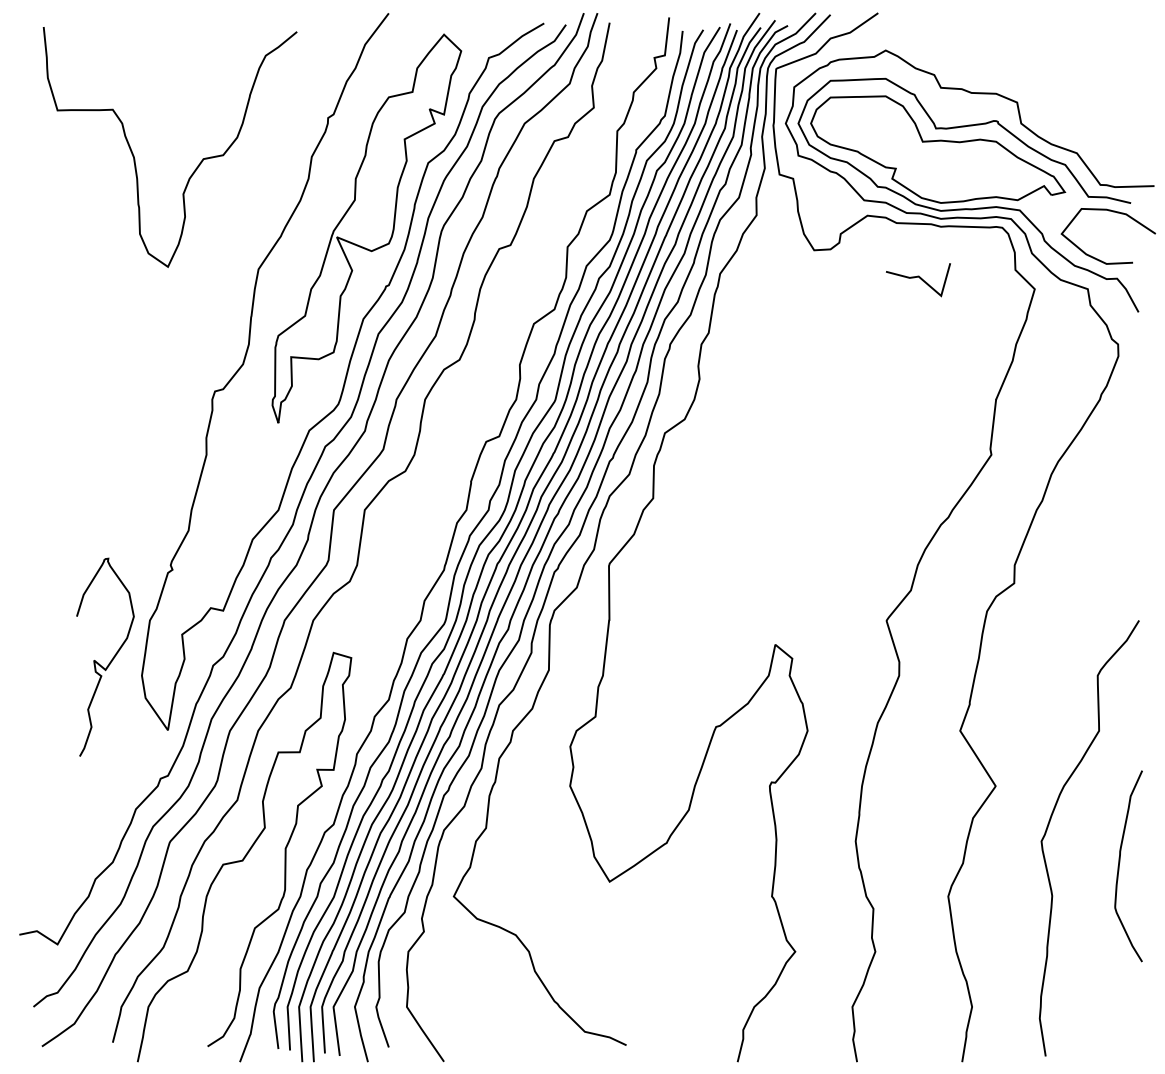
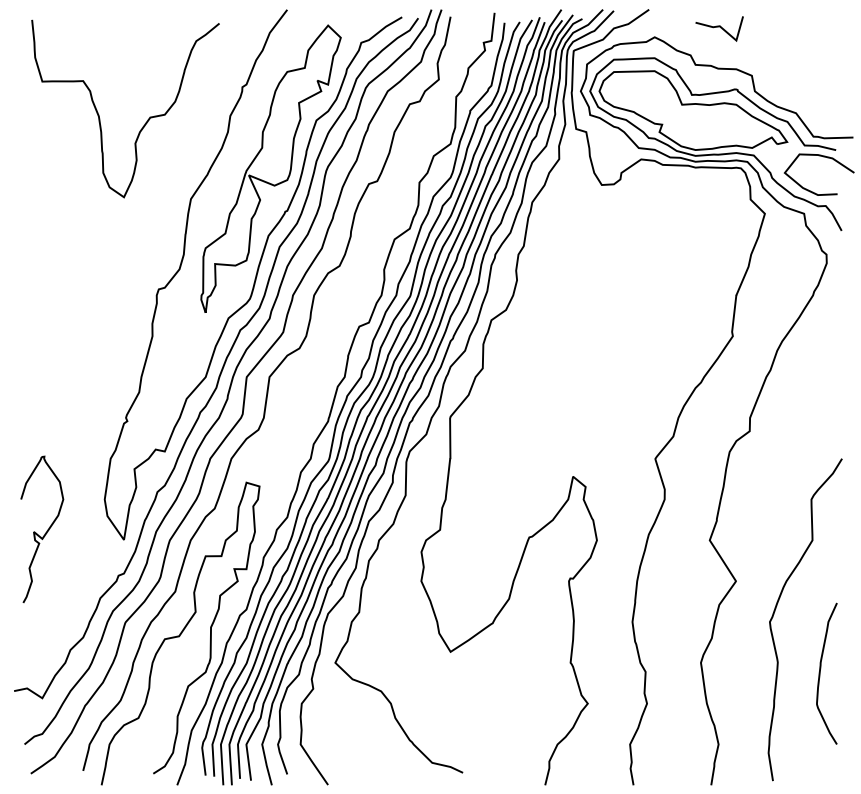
line: (919, 278) -> (720, 27), moved
curve: (110, 660) -> (46, 531), moved
curve: (1120, 862) -> (820, 670), moved

